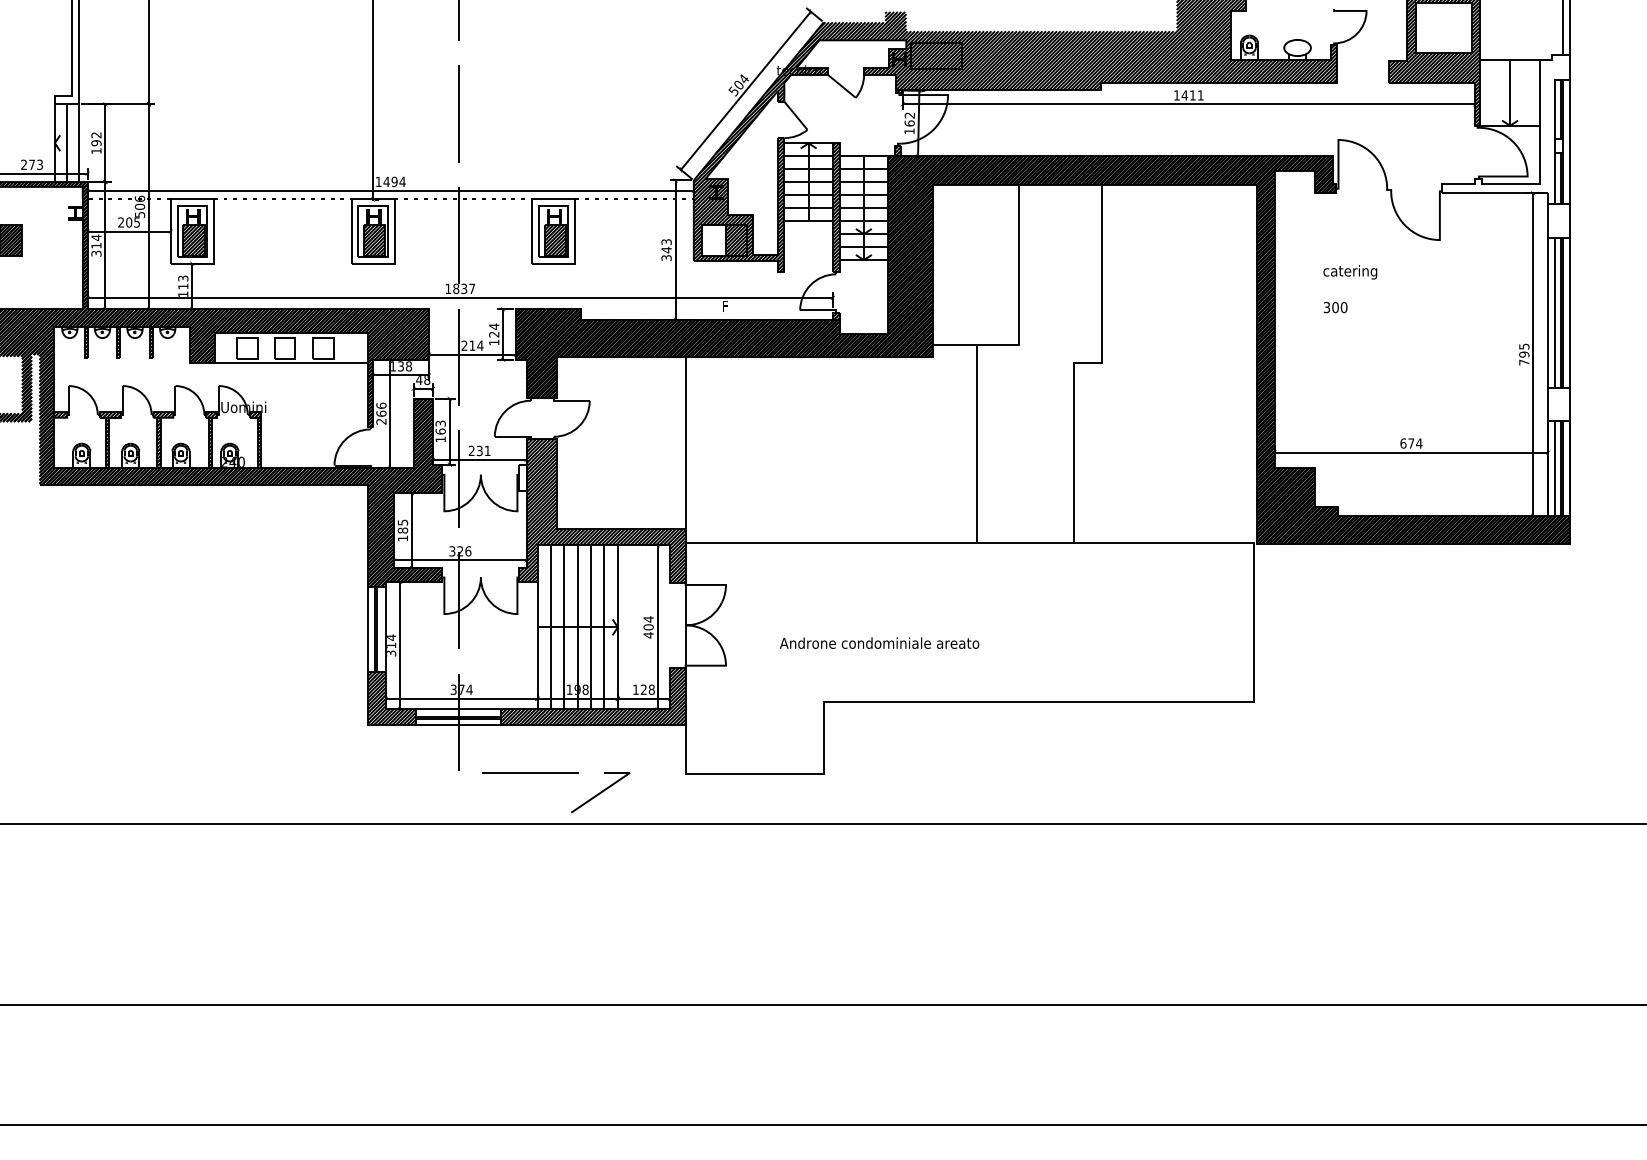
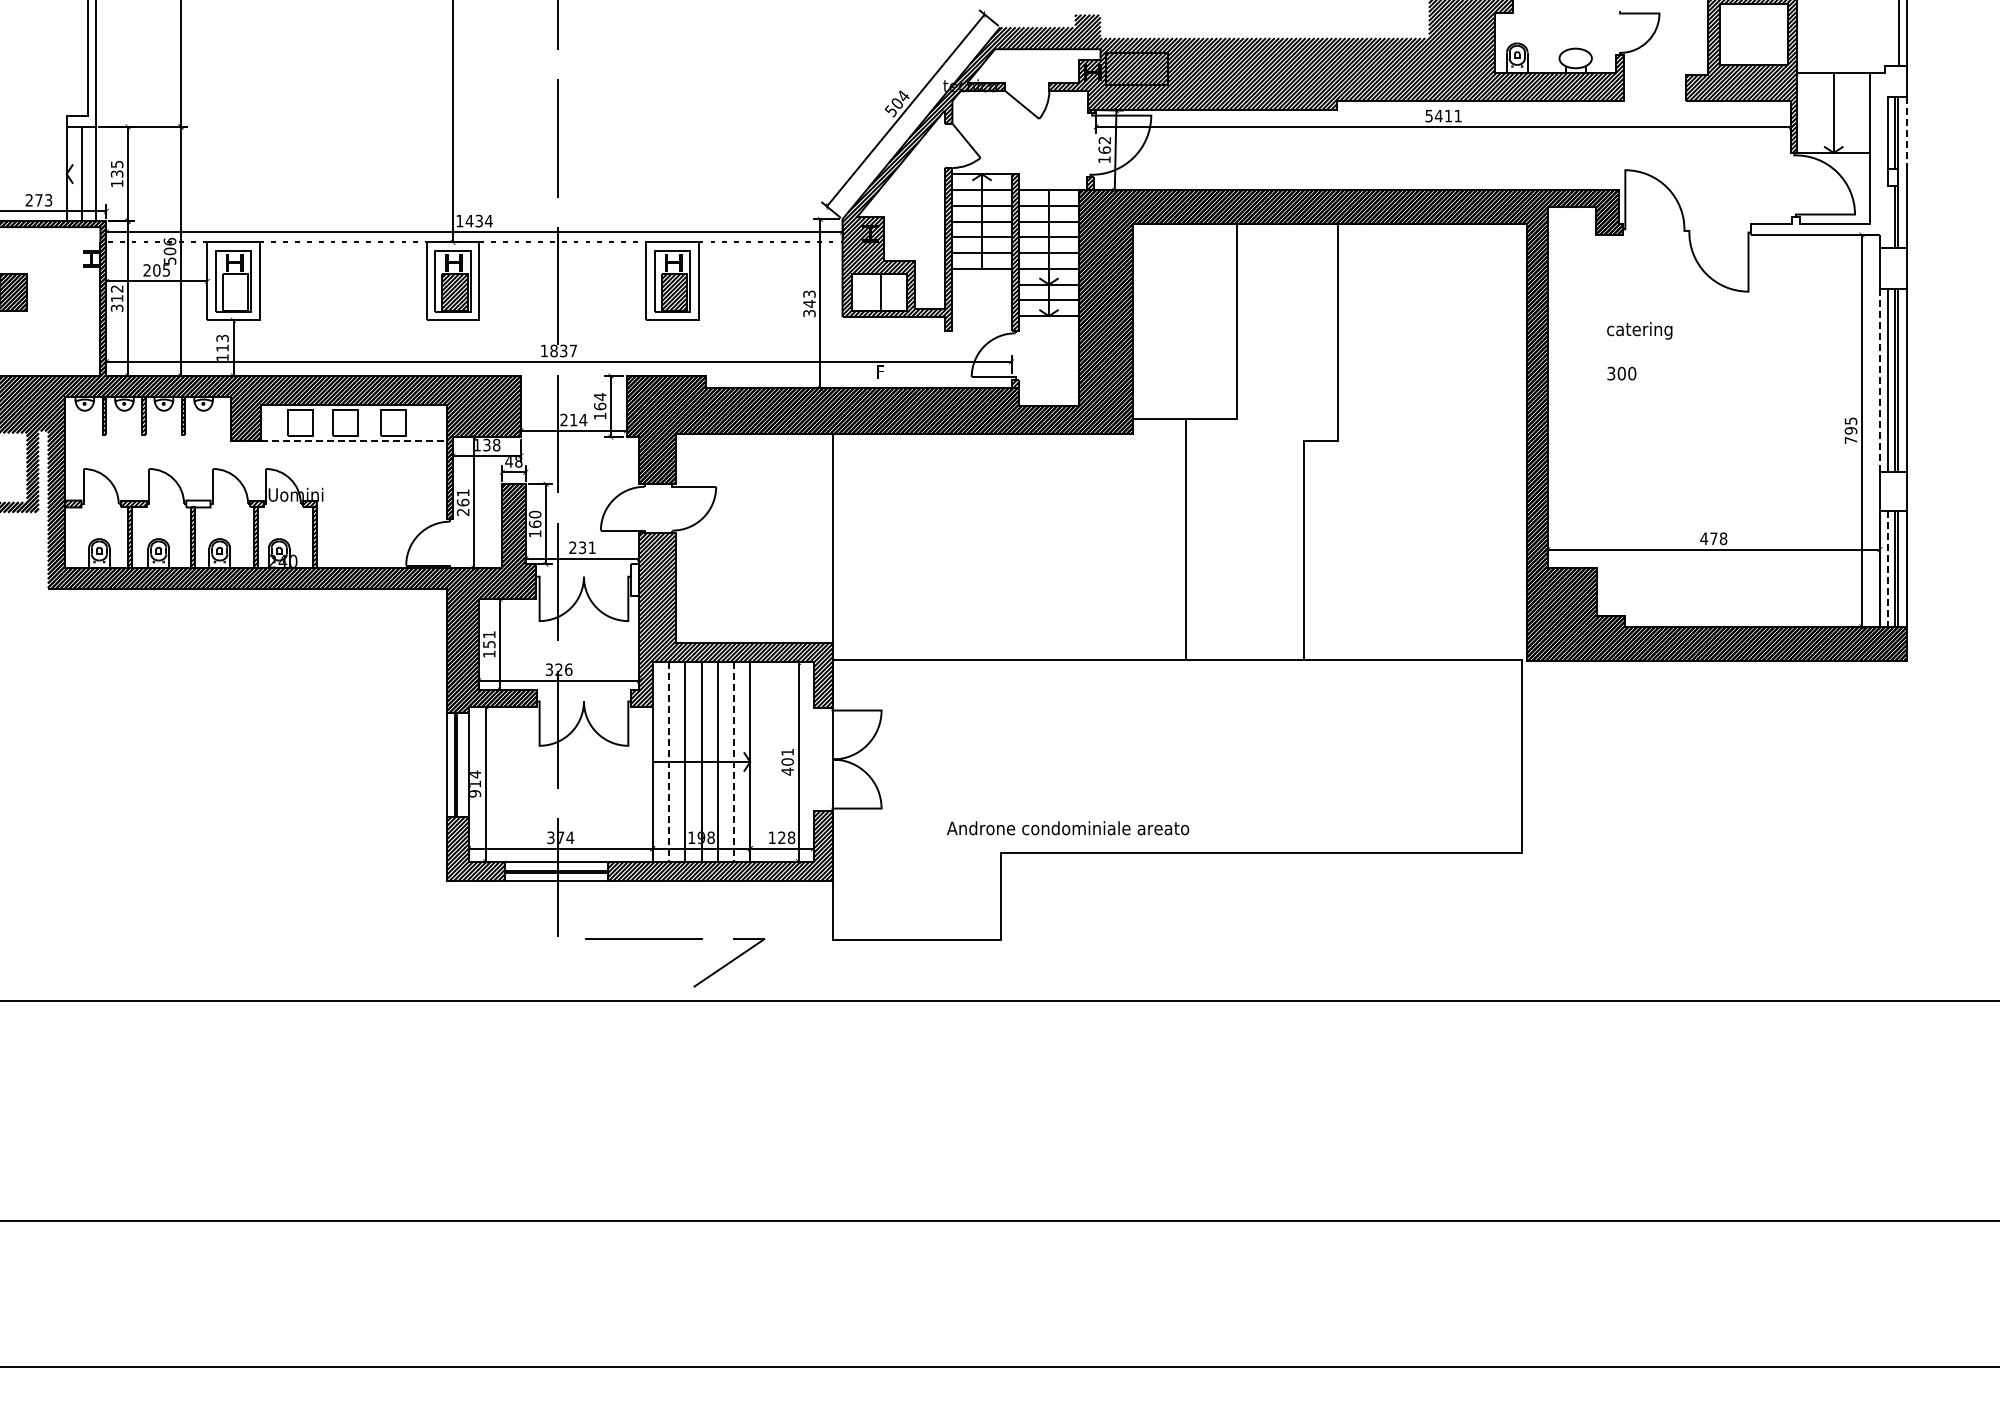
text: (1176, 95) -> (1428, 116), 1411 -> 5411
line: (1570, 109) -> (1906, 133), solid -> dashed
text: (95, 138) -> (116, 168), 192 -> 135
line: (1555, 178) -> (1888, 217), removed
text: (394, 181) -> (478, 220), 1494 -> 1434
text: (95, 237) -> (116, 288), 314 -> 312
hatch: (193, 240) -> (235, 292), removed
hatch: (736, 240) -> (894, 292), removed
line: (1548, 313) -> (1880, 380), solid -> dashed
text: (493, 334) -> (599, 406), 124 -> 164
line: (291, 362) -> (354, 440), solid -> dashed
text: (380, 405) -> (462, 492), 266 -> 261
hatch: (163, 414) -> (198, 503), removed
text: (440, 423) -> (535, 514), 163 -> 160
text: (1411, 443) -> (1713, 538), 674 -> 478
line: (1555, 468) -> (1888, 568), solid -> dashed
text: (403, 526) -> (489, 639), 185 -> 151
text: (648, 619) -> (787, 752), 404 -> 401
line: (550, 627) -> (668, 762), solid -> dashed
line: (604, 627) -> (734, 762), solid -> dashed
text: (879, 643) -> (1068, 828), moved
text: (391, 653) -> (475, 793), 314 -> 914

